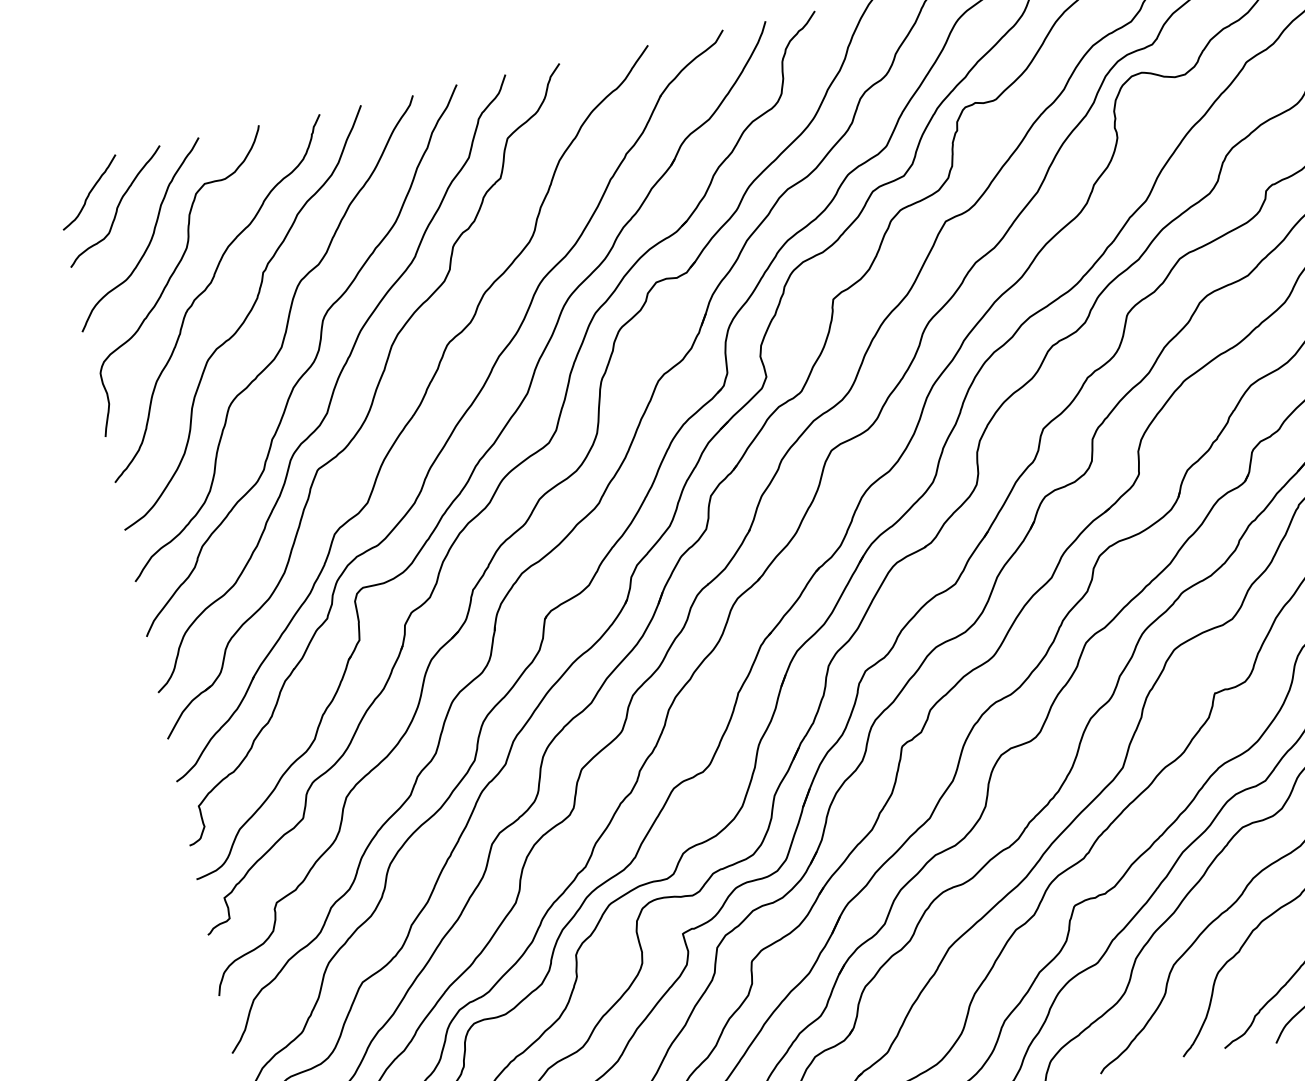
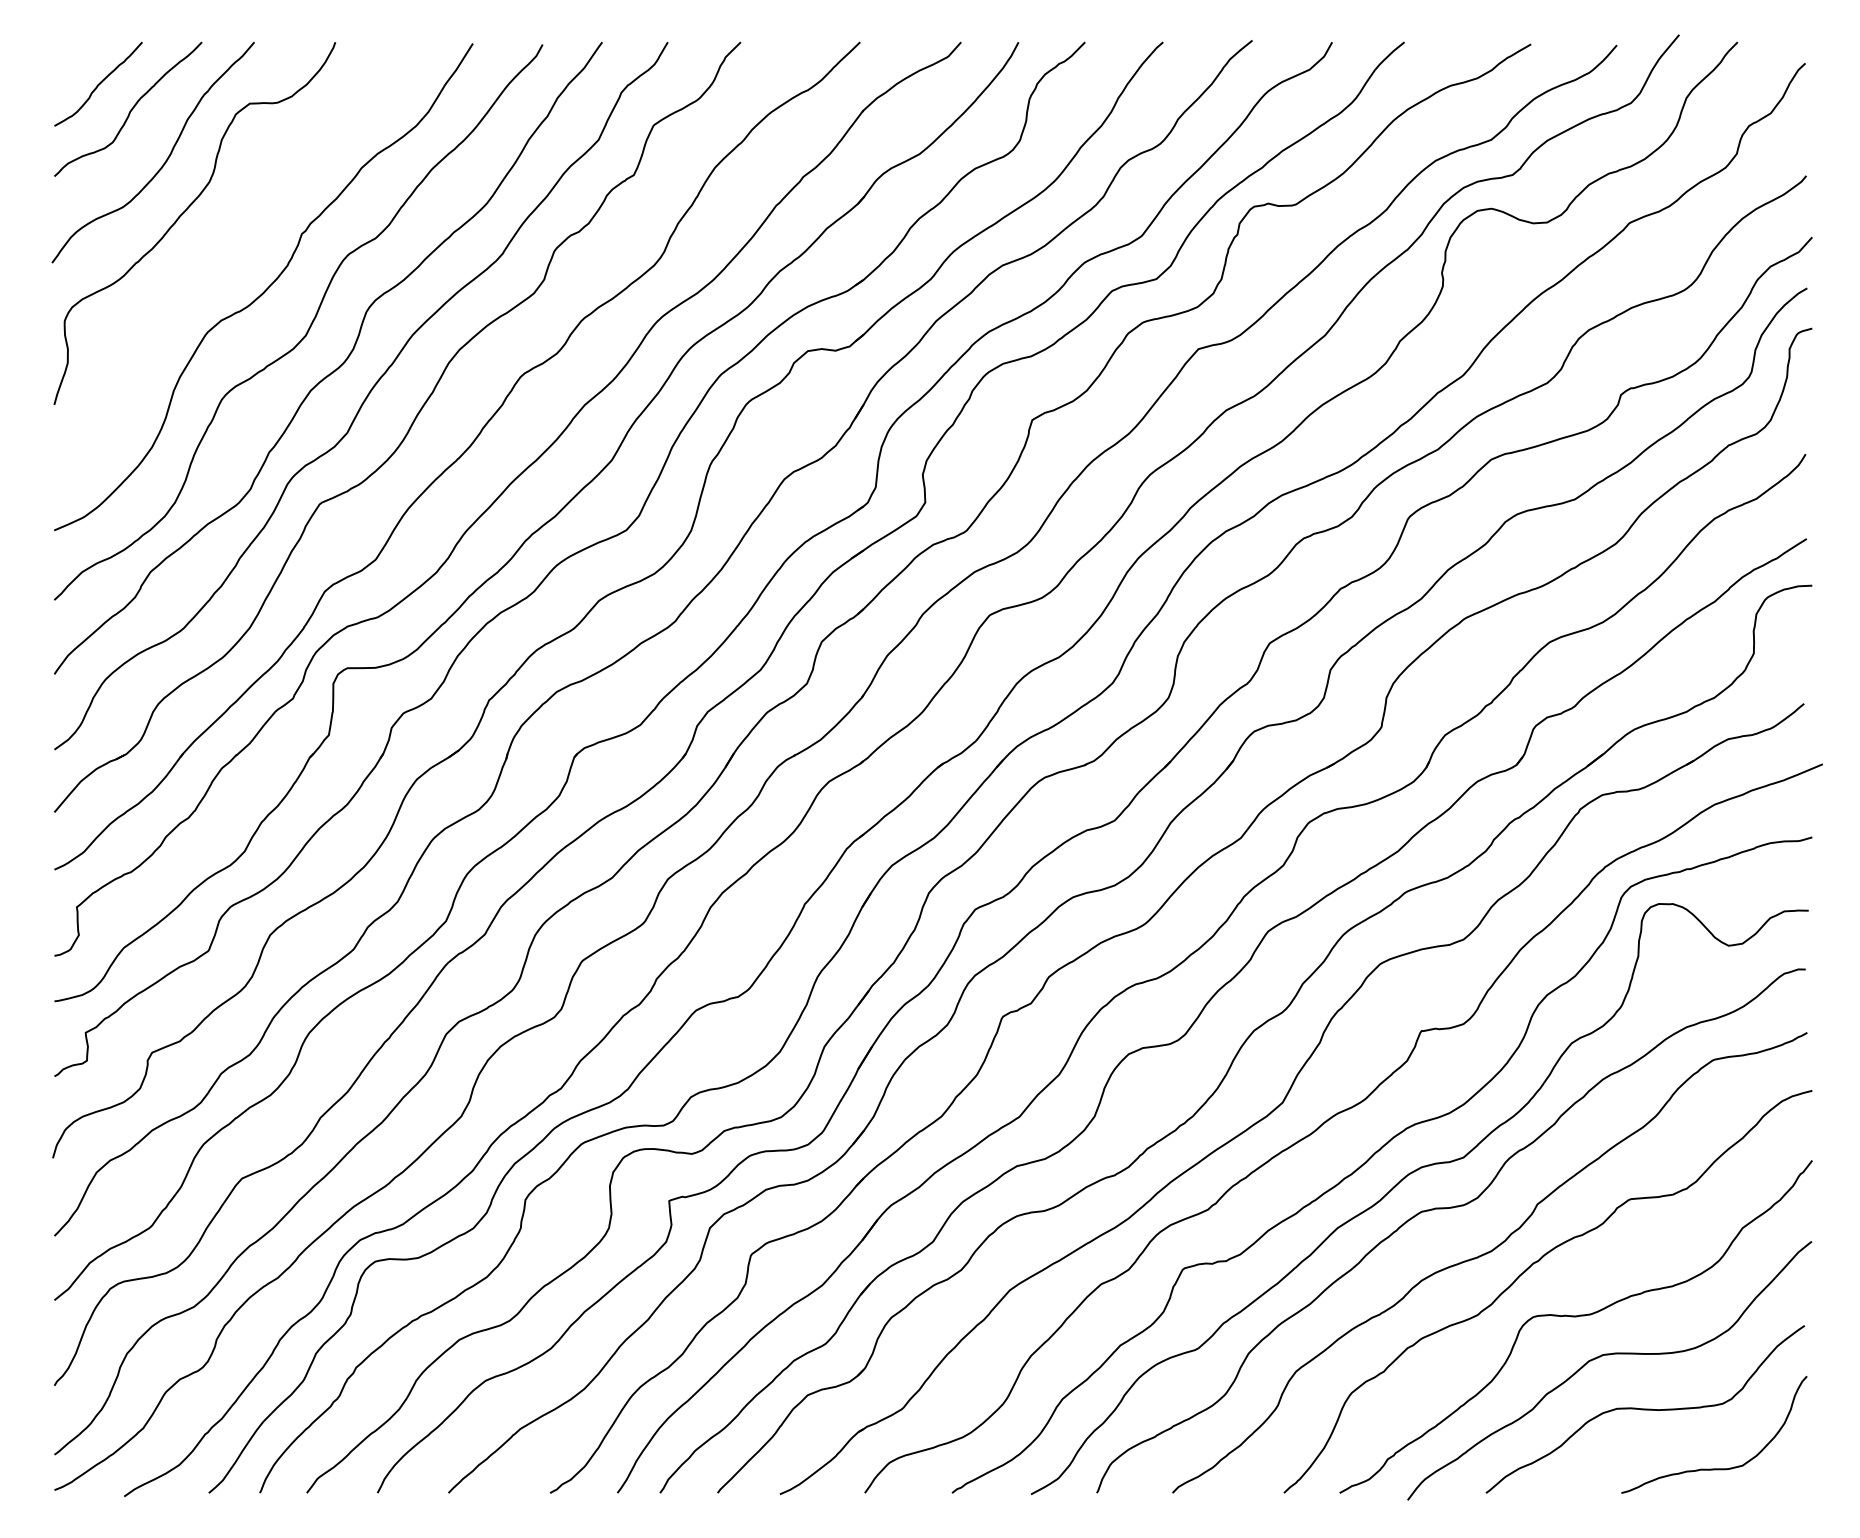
curve: (205, 290) -> (222, 242), removed

